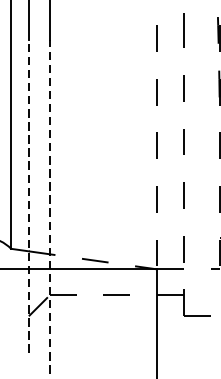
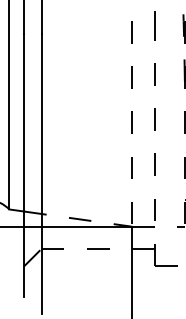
line: (29, 196) -> (24, 165), dashed -> solid
line: (49, 206) -> (41, 173), dashed -> solid

